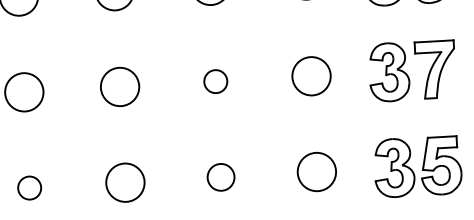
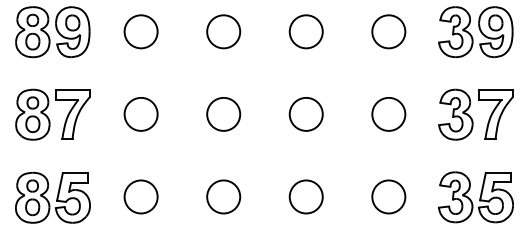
circle: (214, 80) -> (305, 113), size x1.67
circle: (220, 176) -> (305, 196), size x1.43
circle: (28, 187) -> (140, 196), size x1.67

